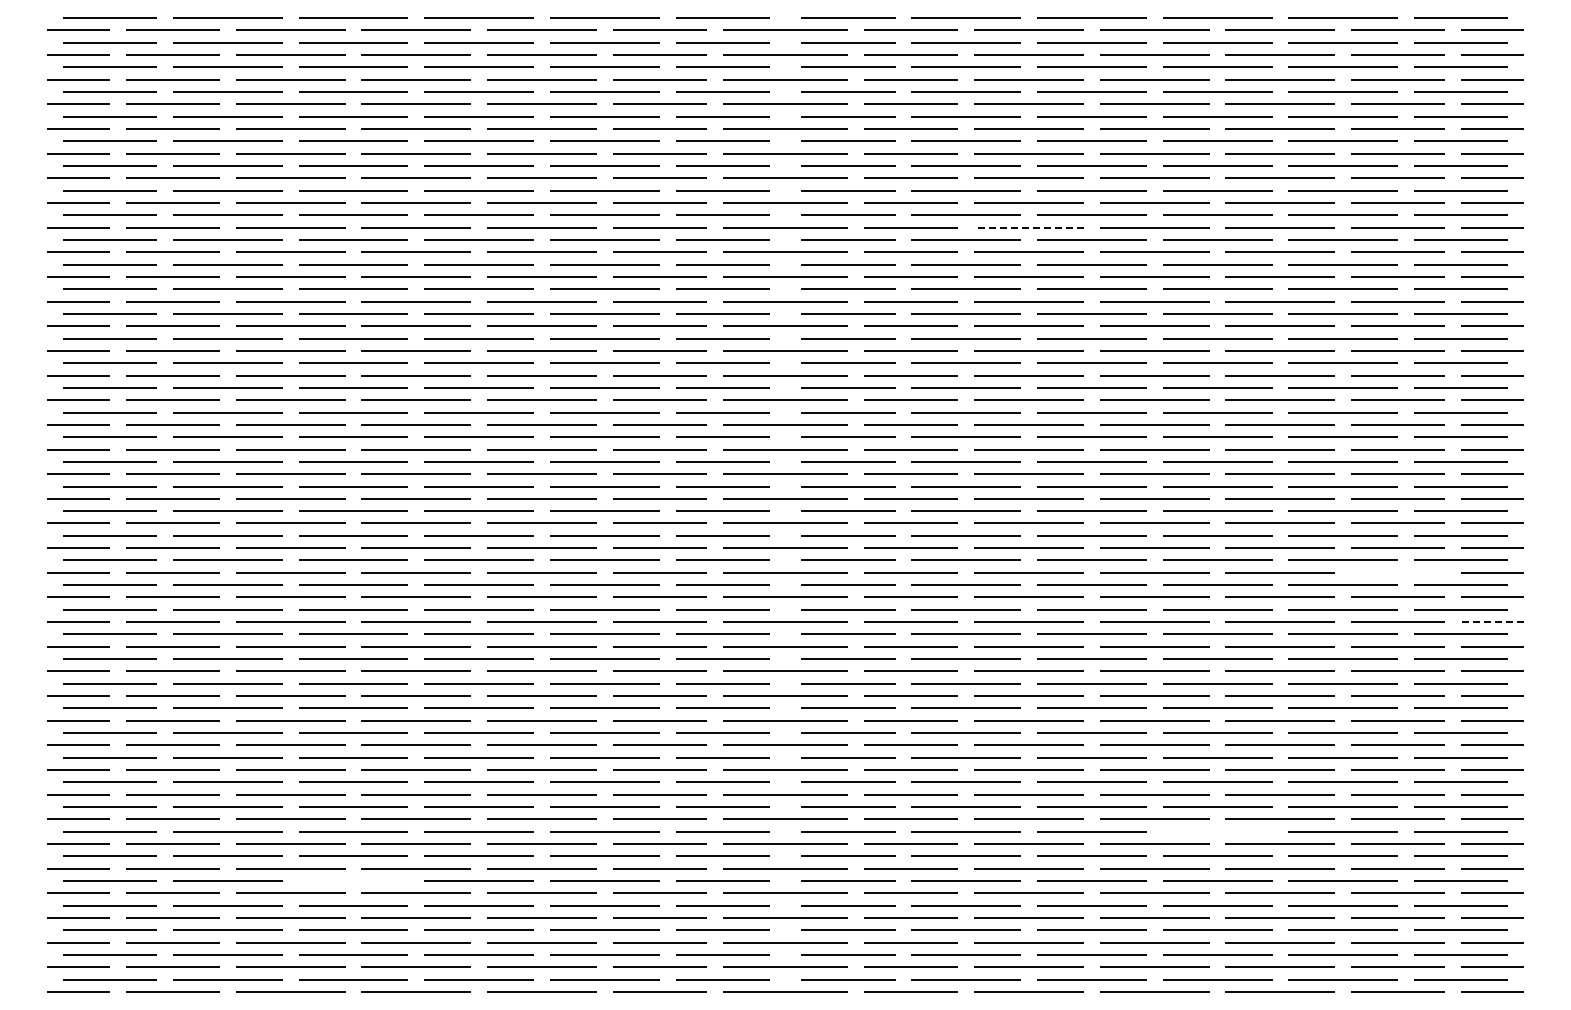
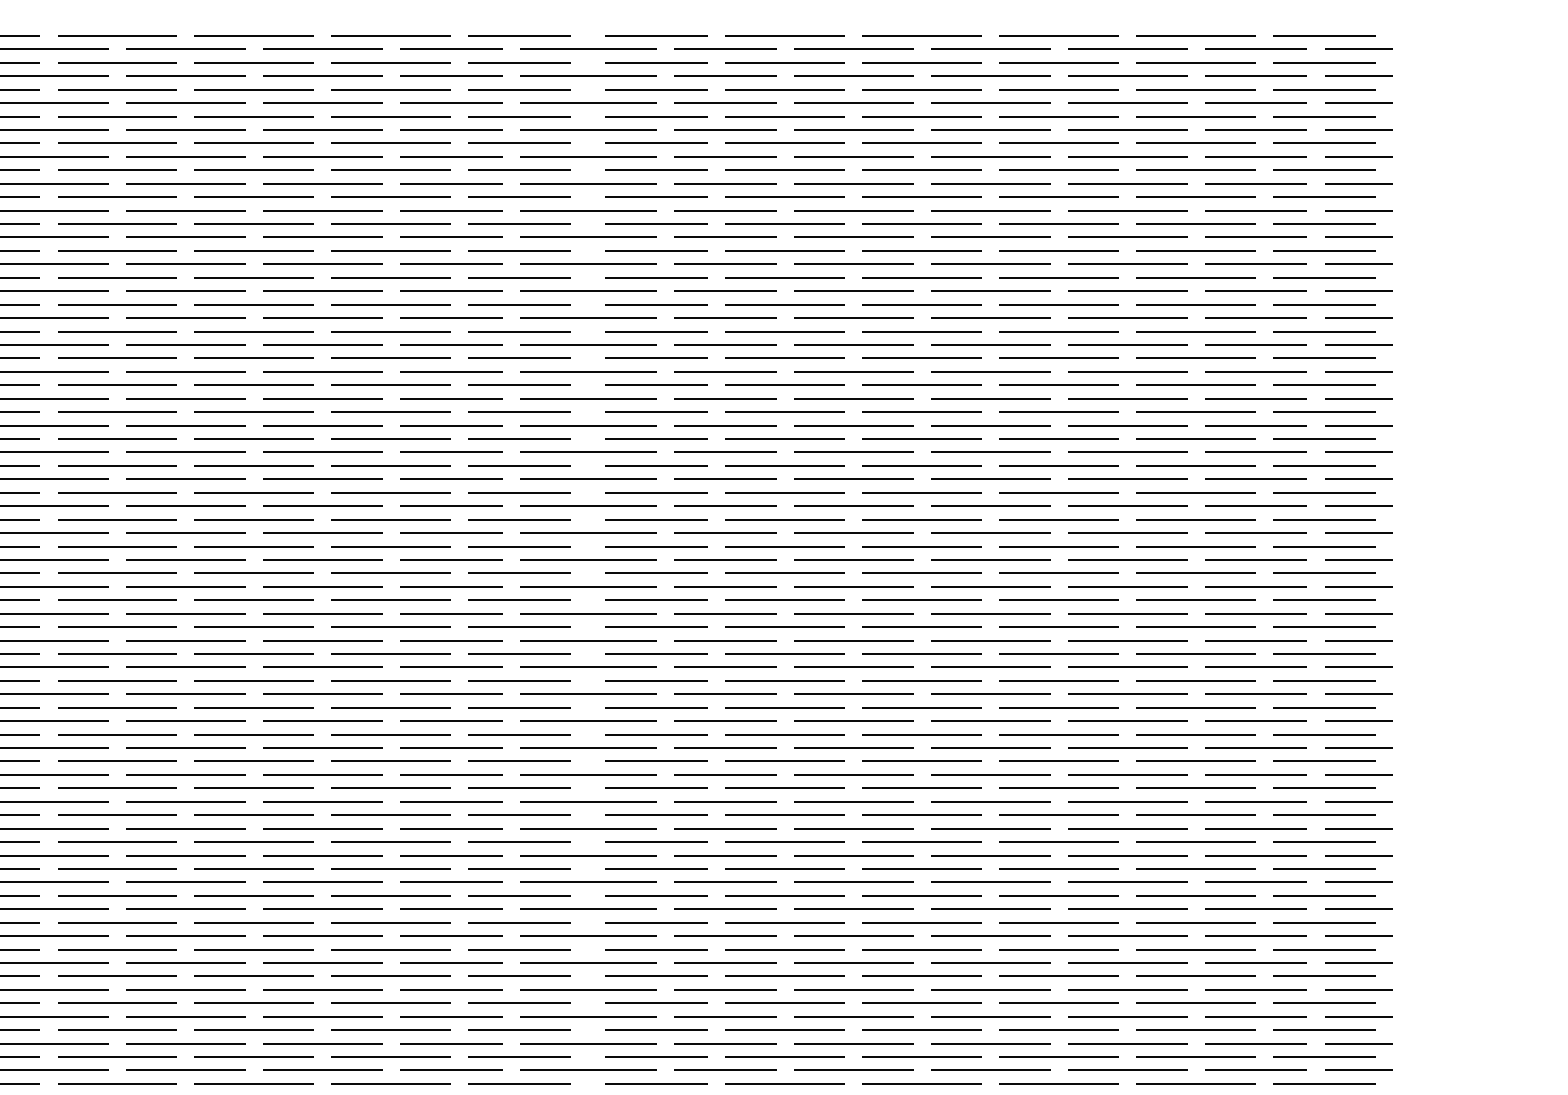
line: (1028, 227) -> (853, 264), dashed -> solid
line: (1397, 572) -> (1255, 640), added
line: (1491, 622) -> (1357, 694), dashed -> solid
line: (1217, 831) -> (1059, 922), added
line: (353, 880) -> (117, 975), added

